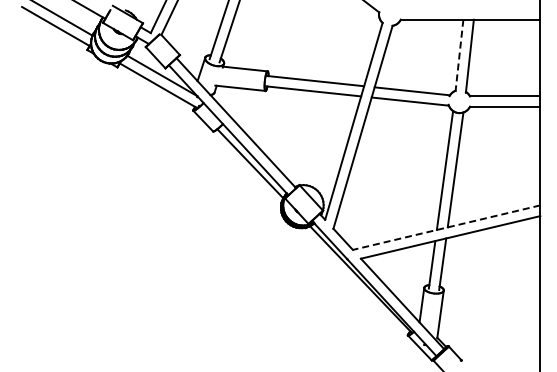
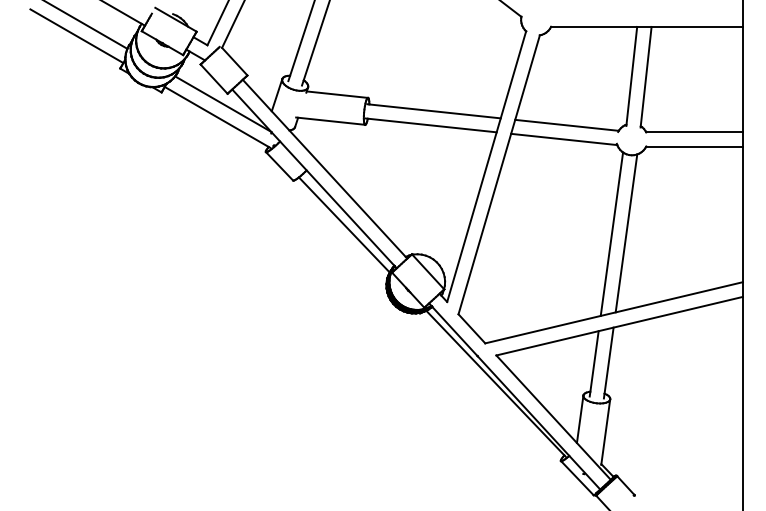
line: (459, 56) -> (631, 77), dashed -> solid
line: (446, 227) -> (613, 312), dashed -> solid

